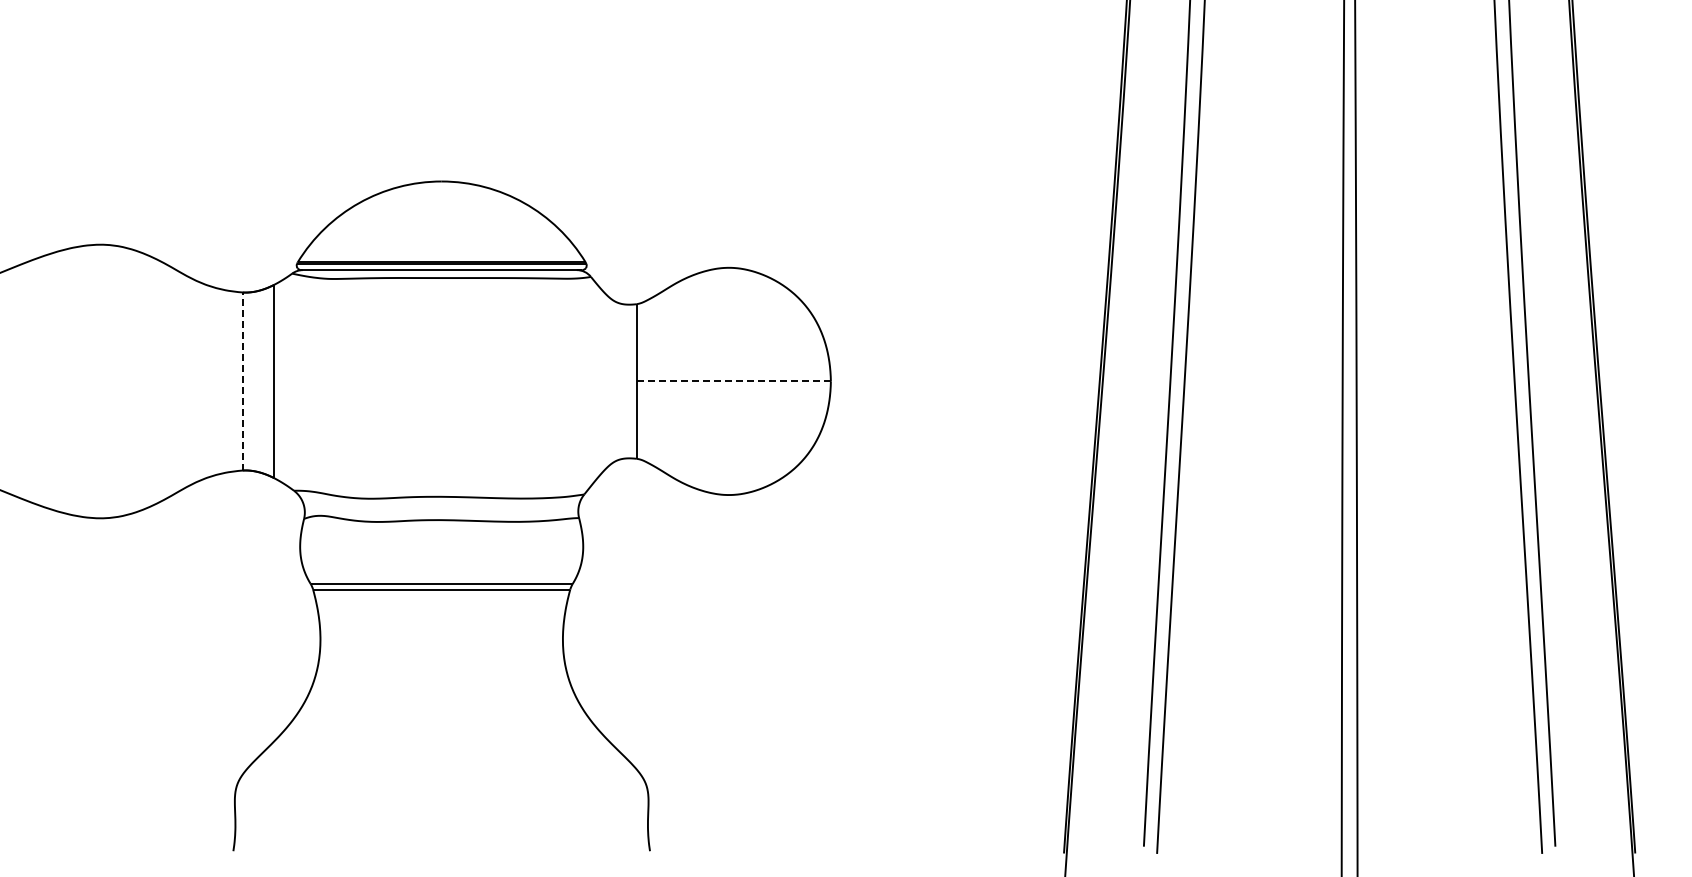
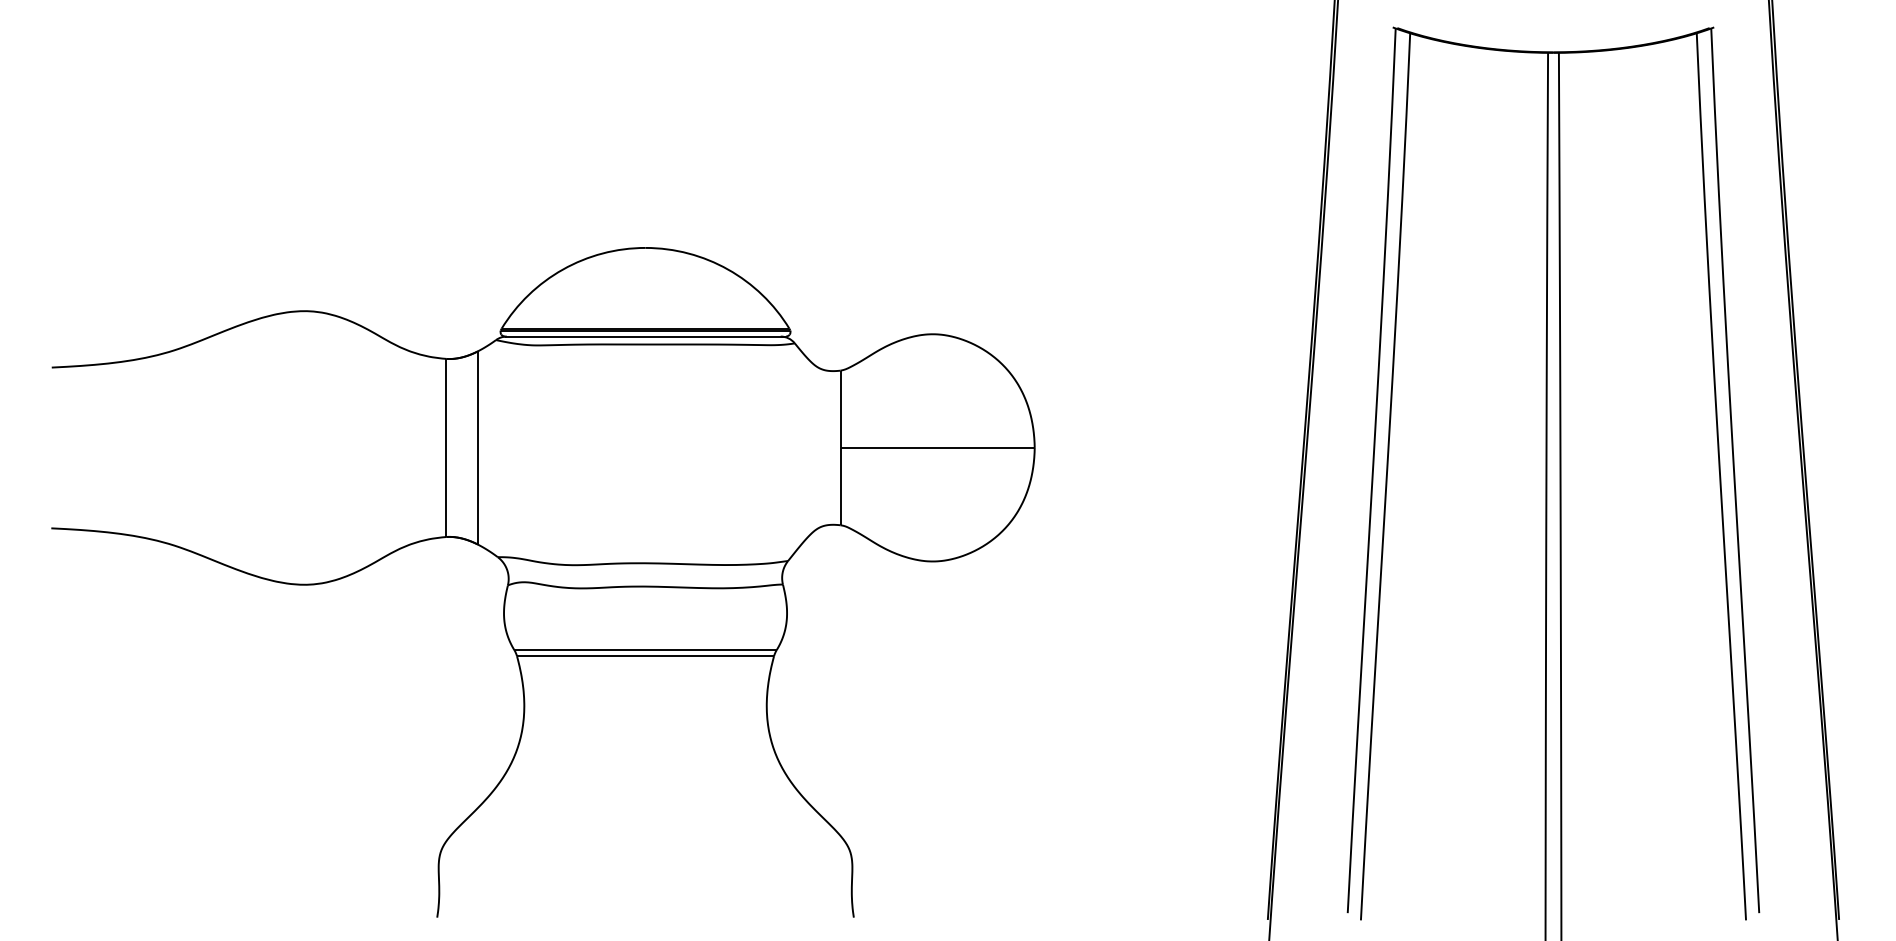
line: (242, 381) -> (446, 447), dashed -> solid
line: (733, 381) -> (937, 447), dashed -> solid

